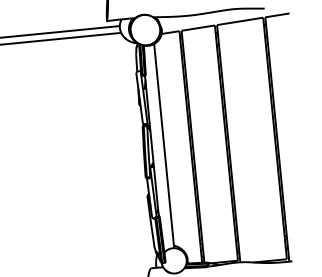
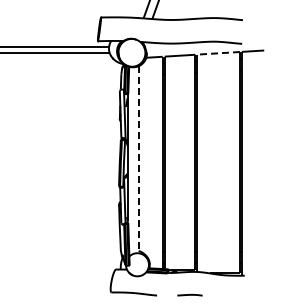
line: (239, 21) -> (218, 53), solid -> dashed
line: (163, 145) -> (138, 159), solid -> dashed

